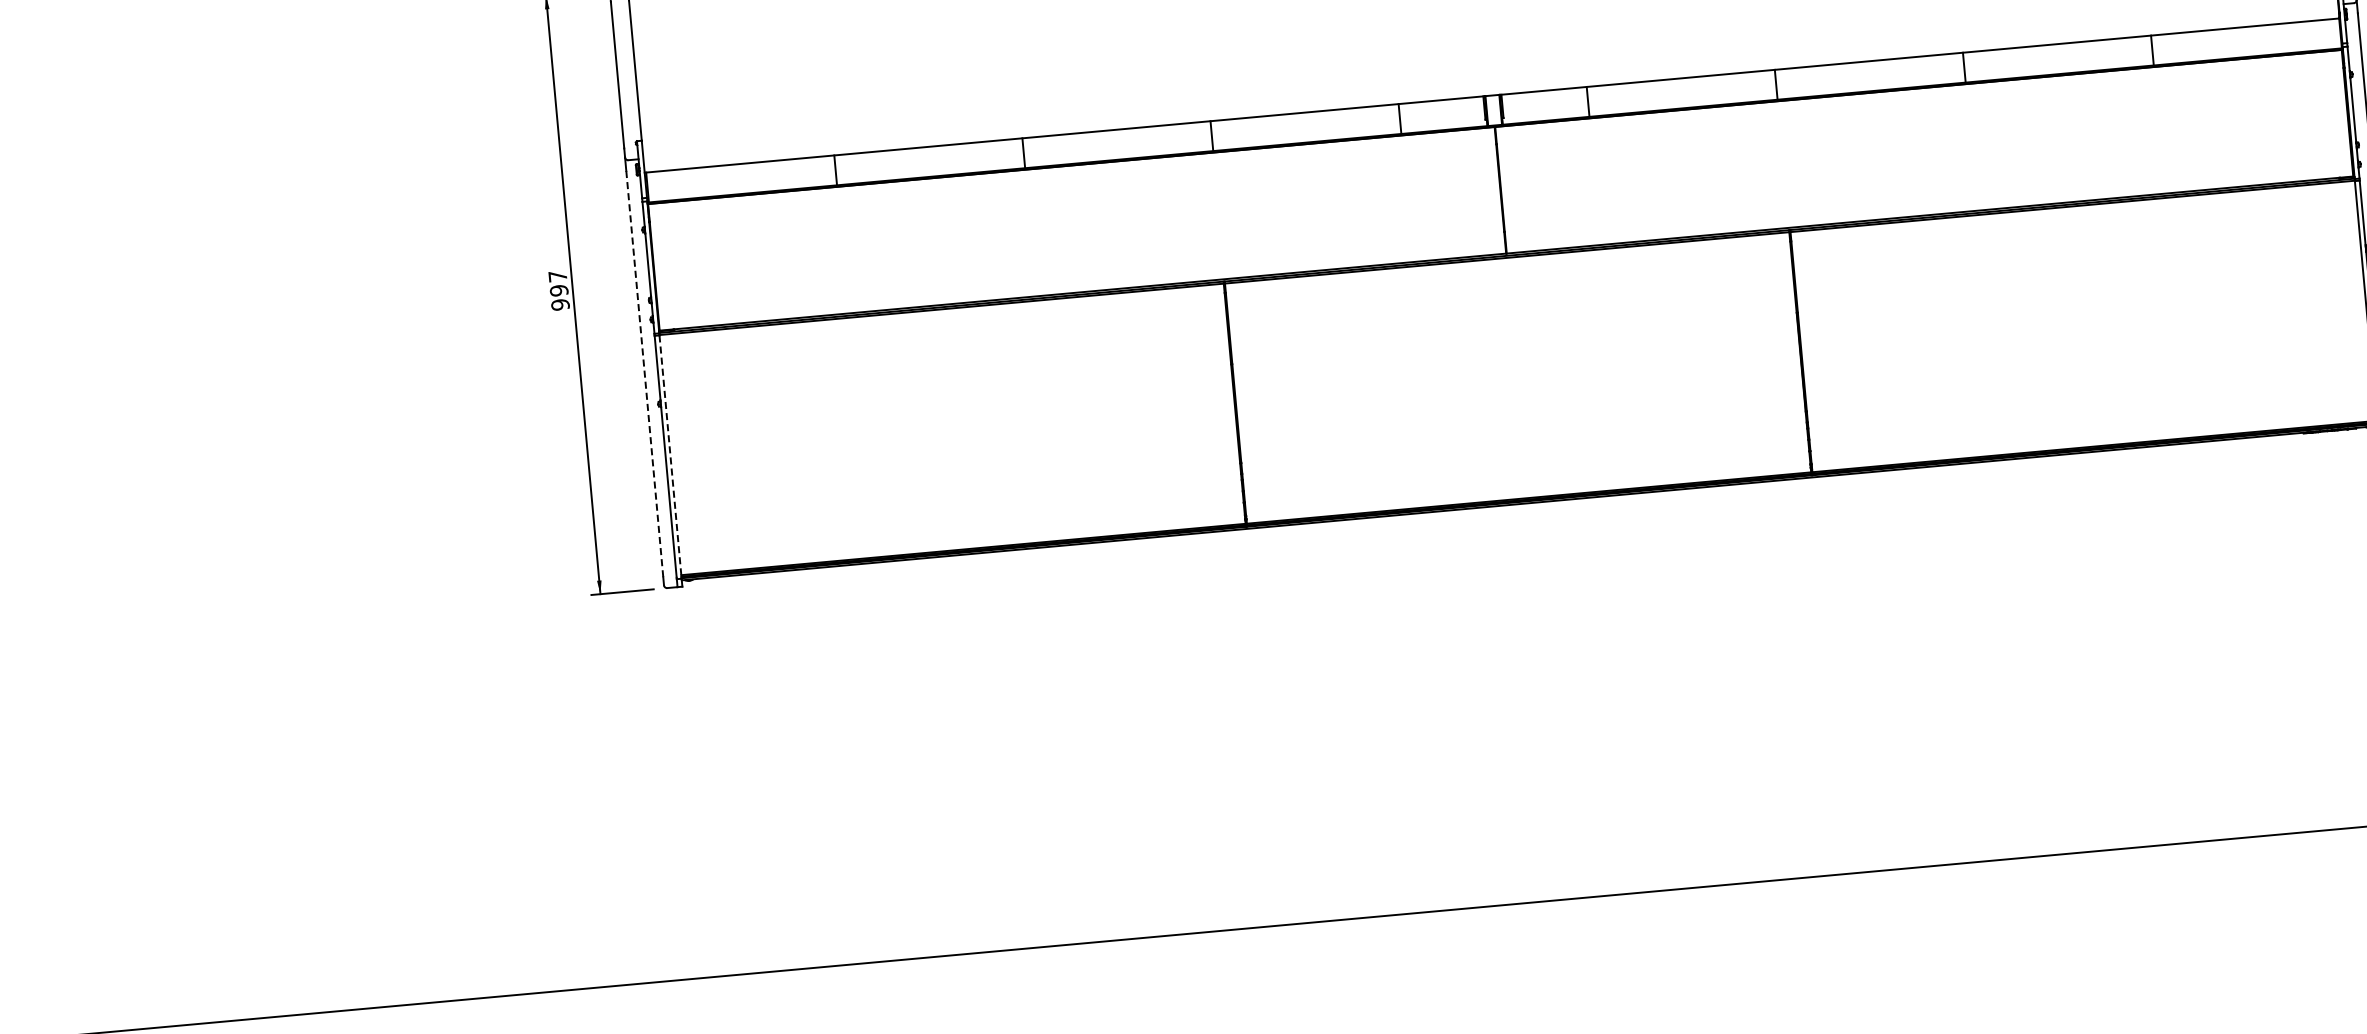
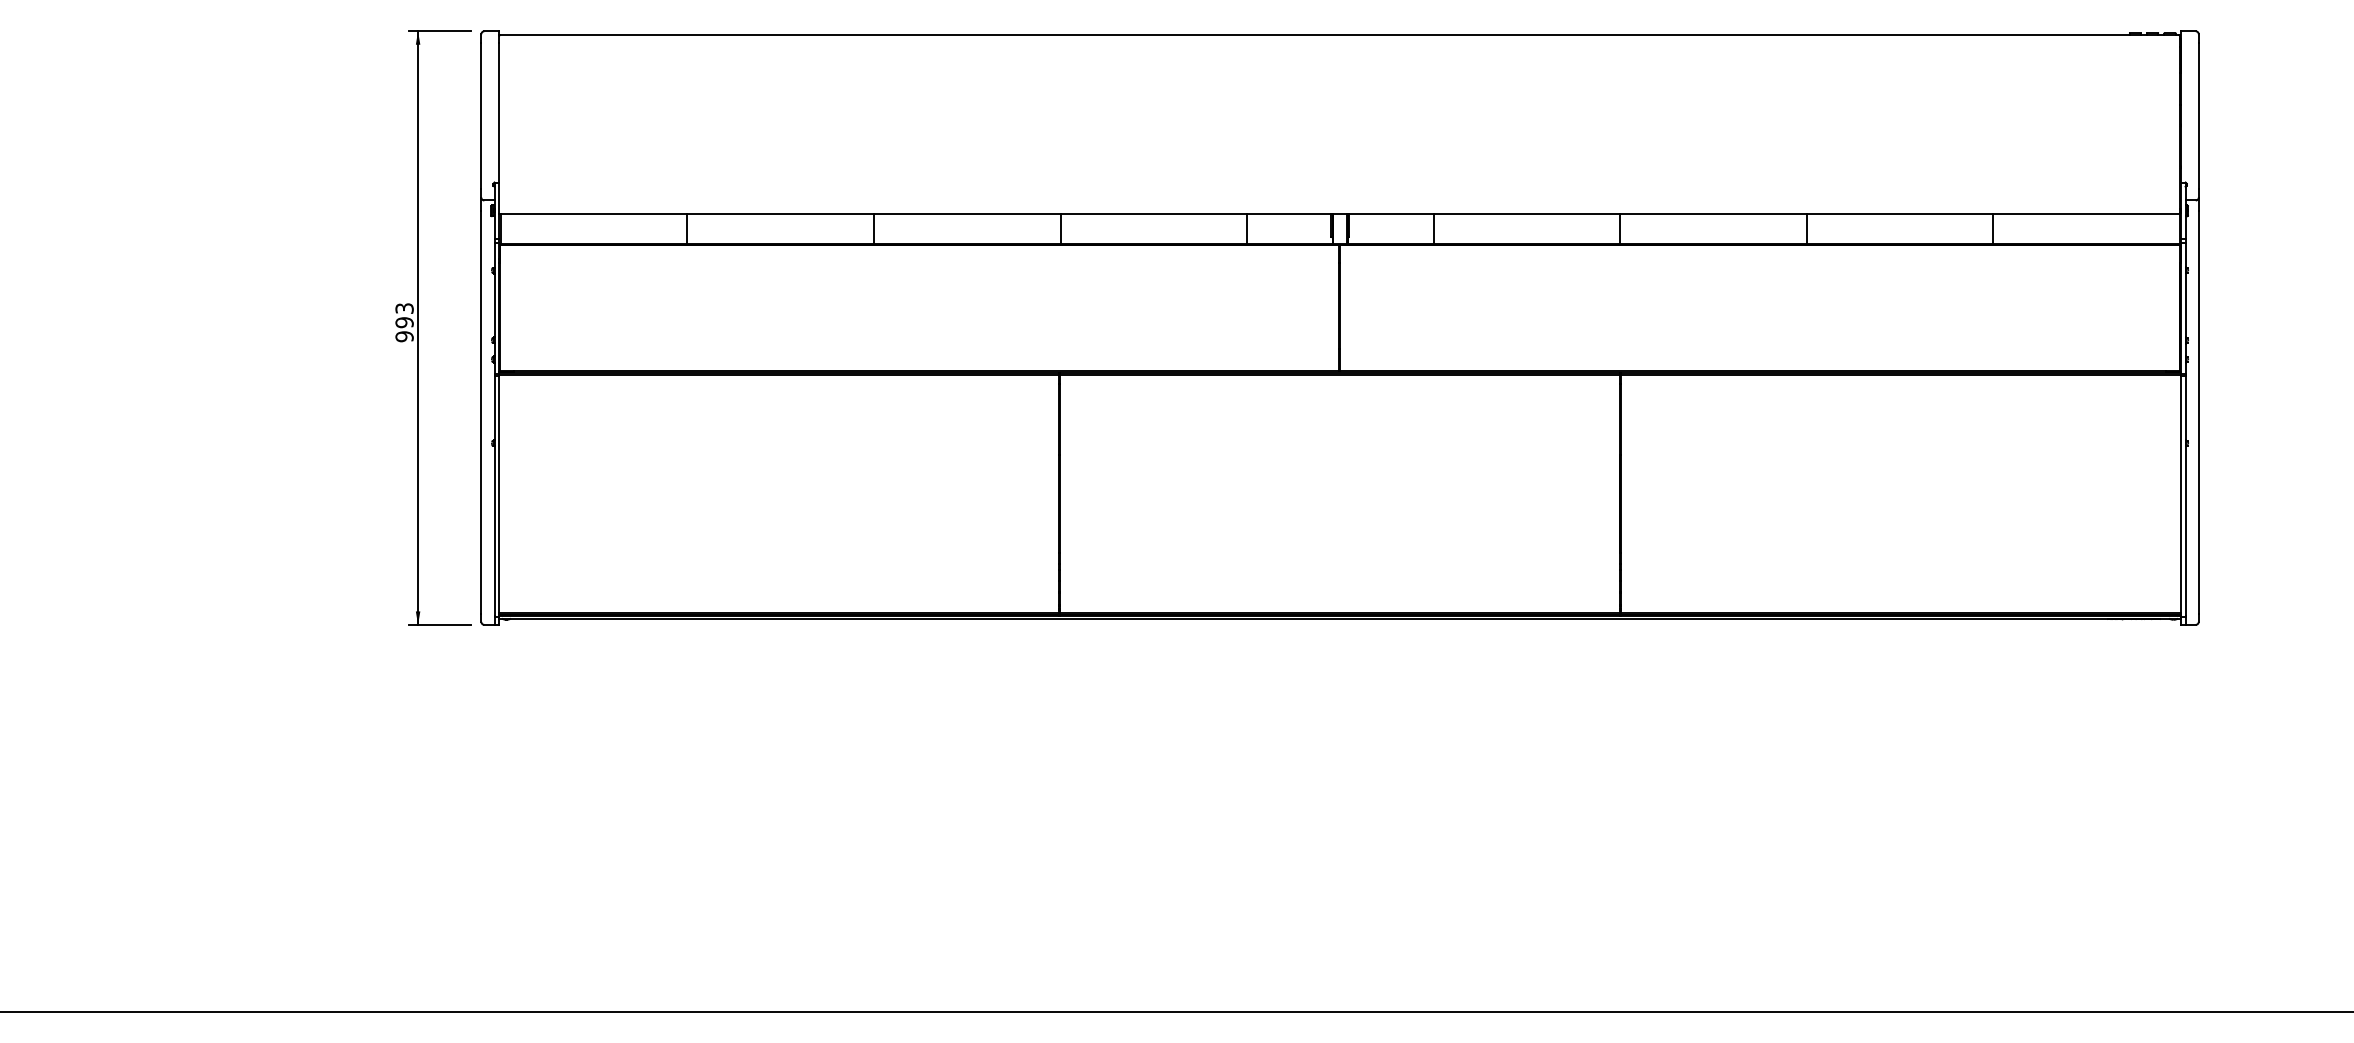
text: (557, 276) -> (404, 308), 997 -> 993
line: (644, 374) -> (481, 412), dashed -> solid
line: (670, 457) -> (499, 496), dashed -> solid

